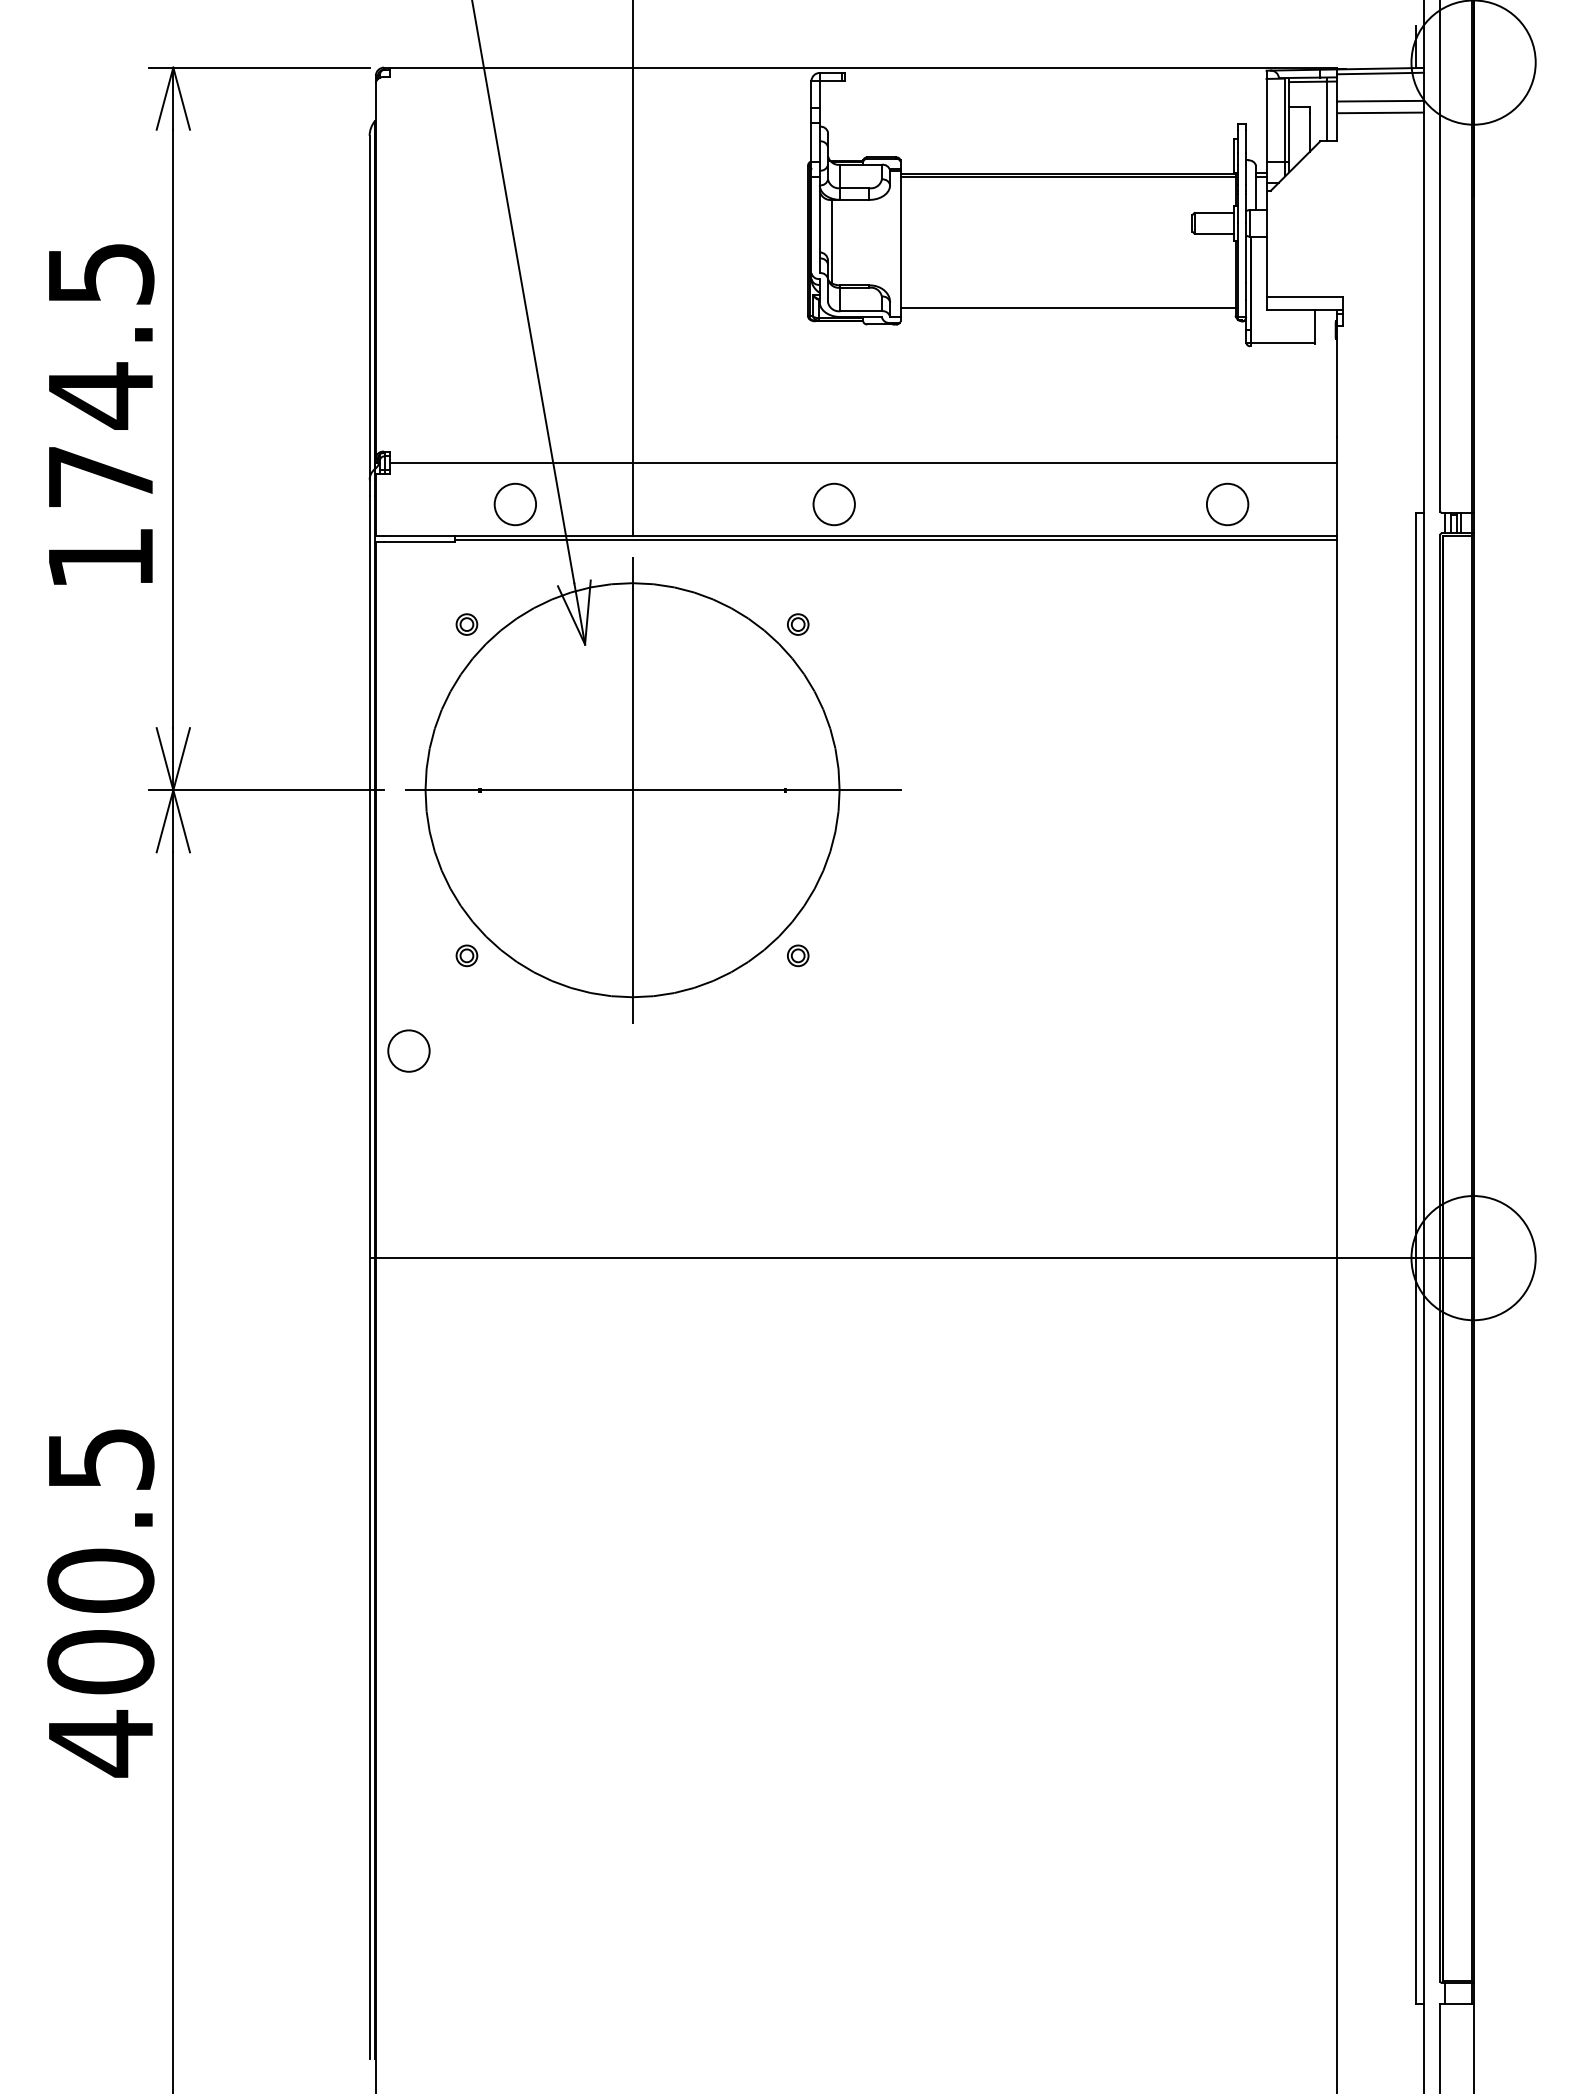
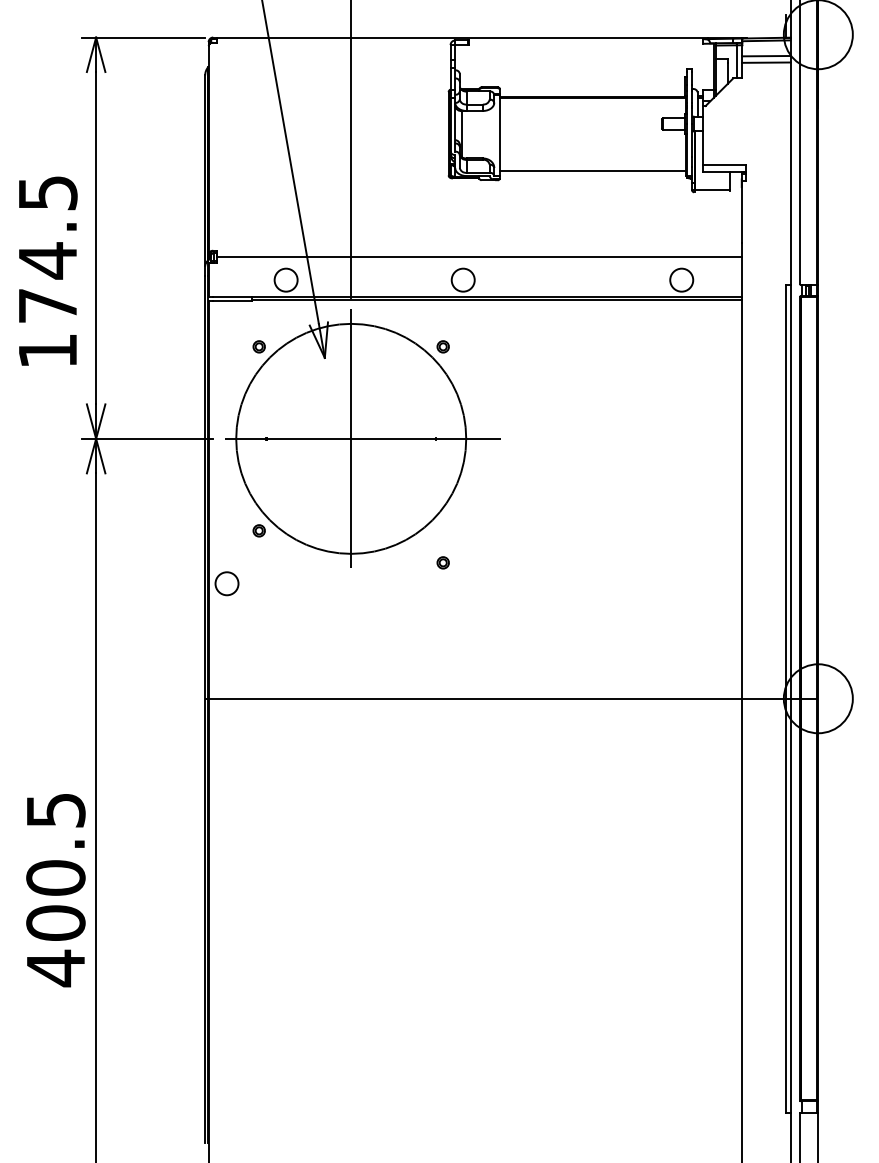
line: (1266, 119) -> (703, 66), removed
text: (101, 413) -> (48, 270), moved
part: (796, 955) -> (442, 562), moved

